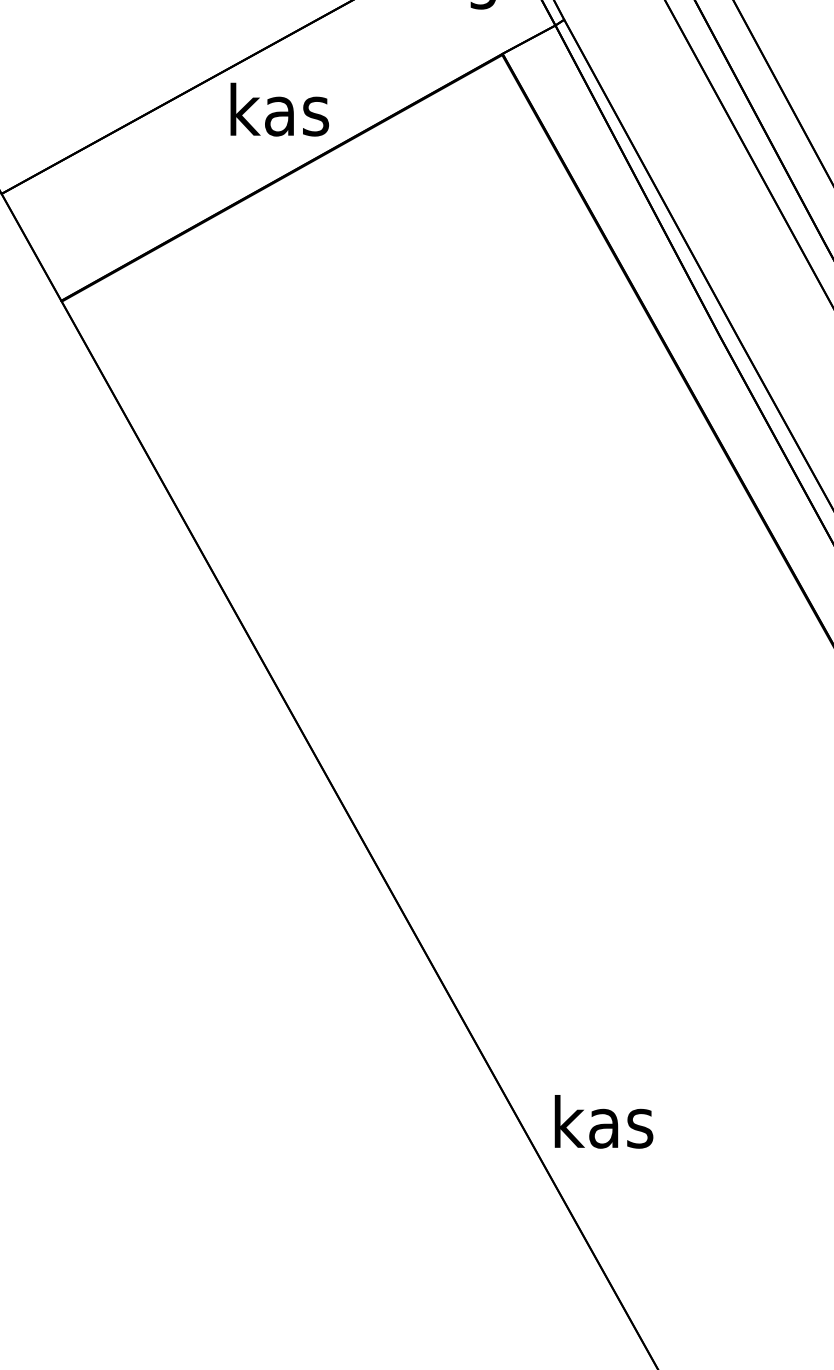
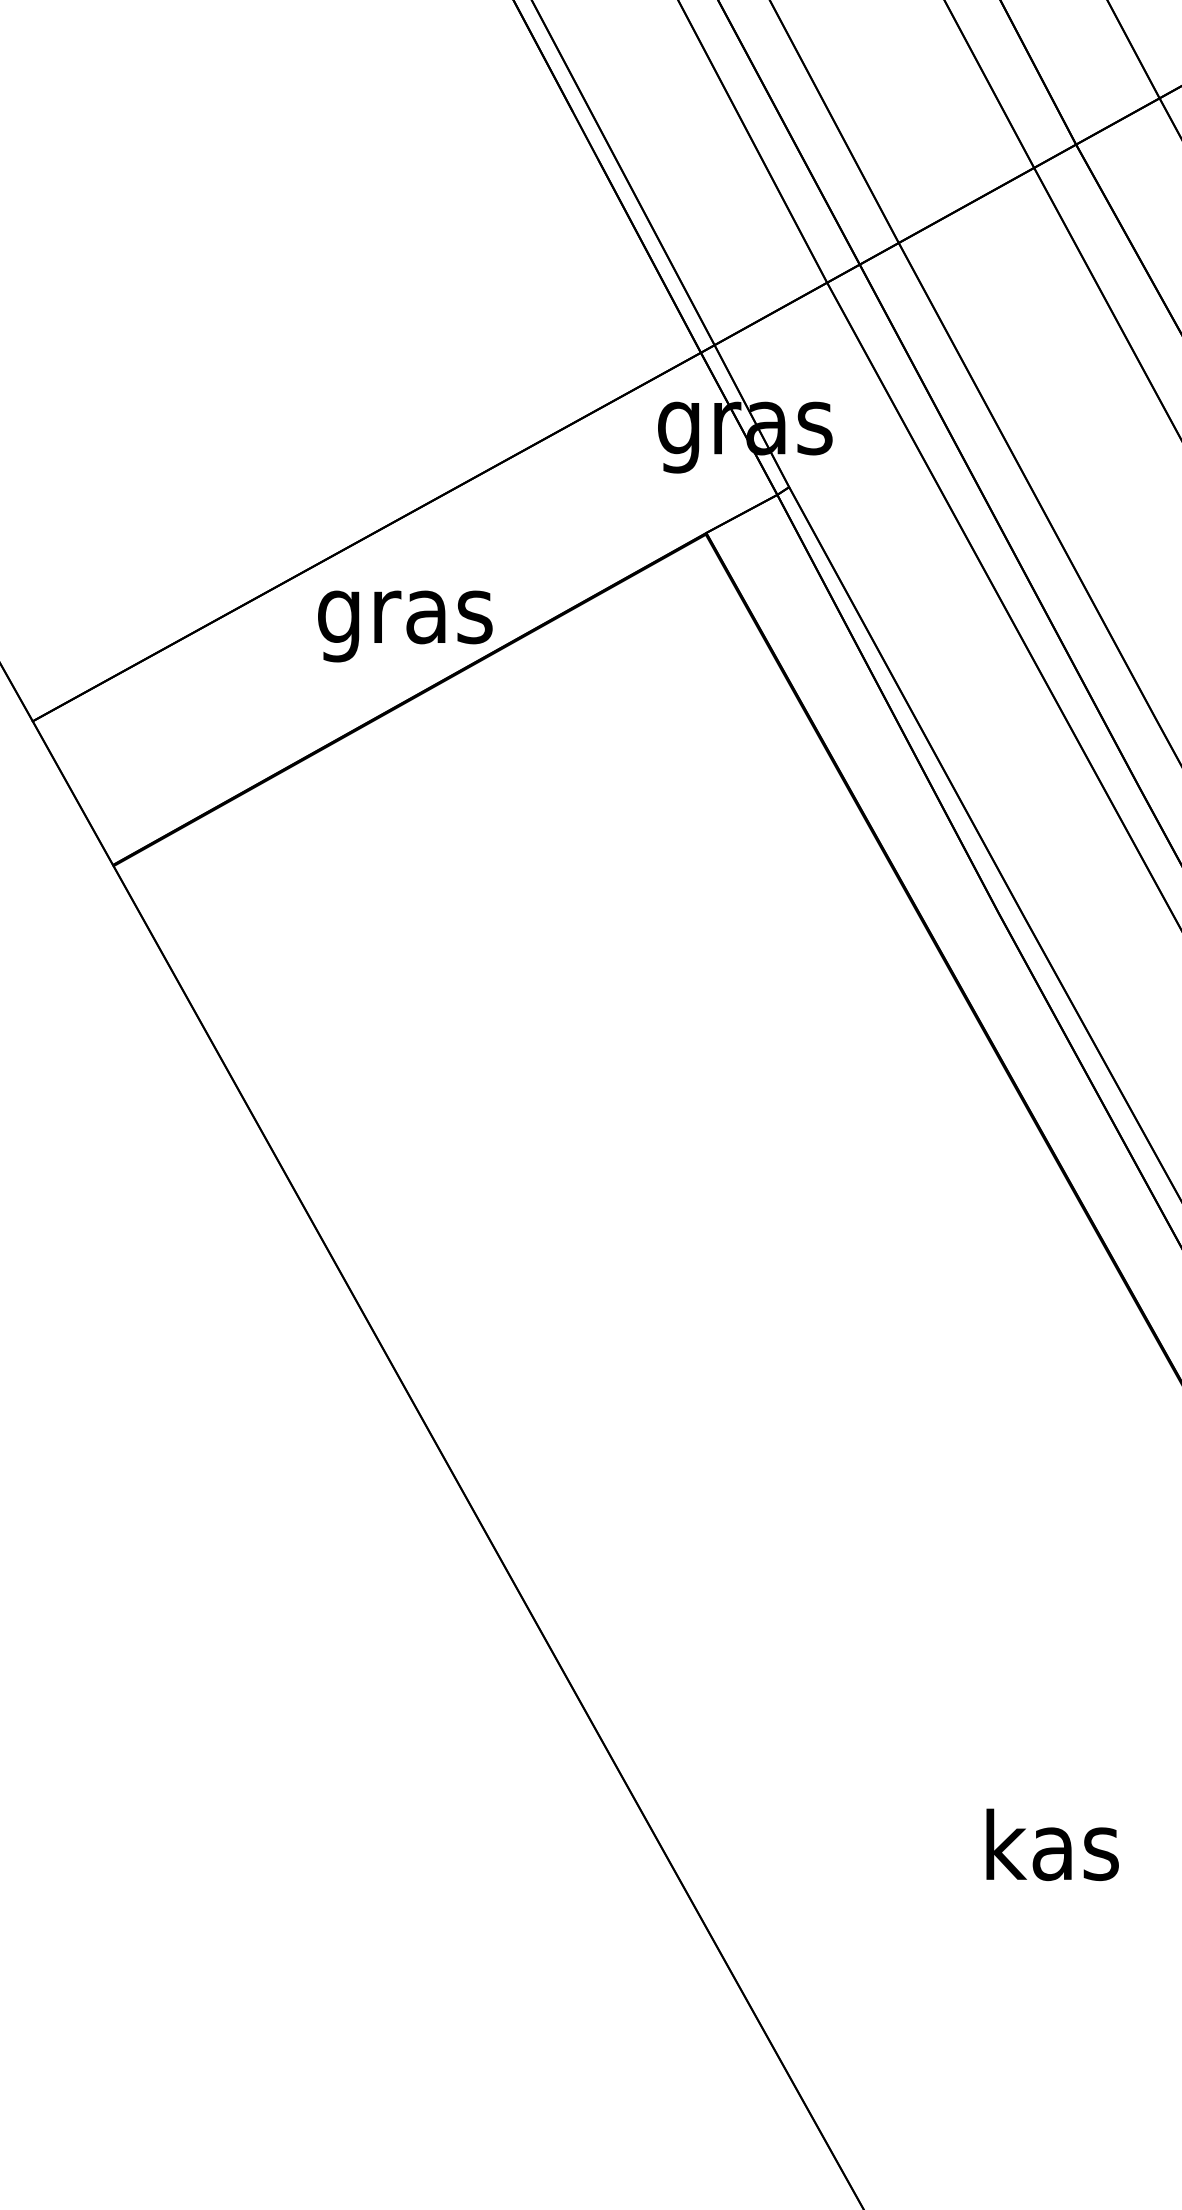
text: (278, 116) -> (405, 617), kas -> gras
text: (603, 1121) -> (1052, 1844), moved

